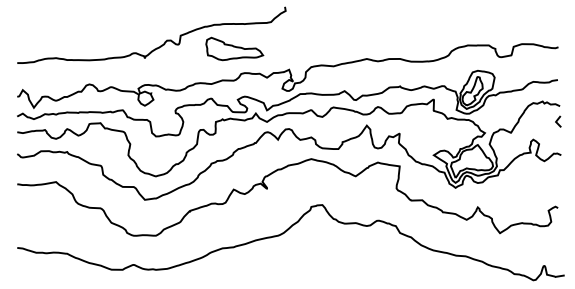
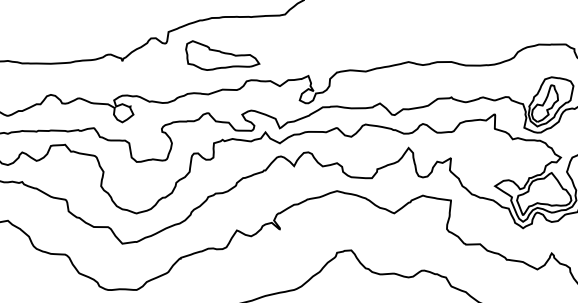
part: (234, 48) -> (222, 54), moved

